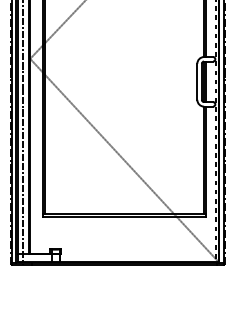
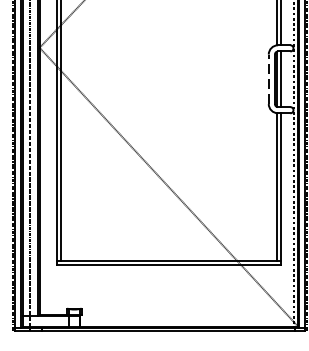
line: (197, 81) -> (268, 78), solid -> dashed

